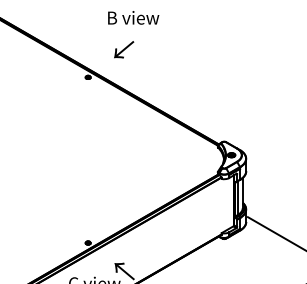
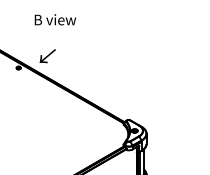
text: (124, 49) -> (48, 55), moved

